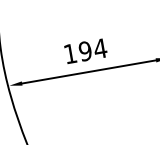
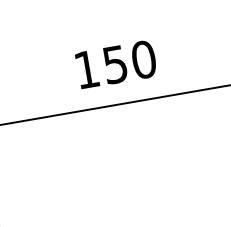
text: (92, 49) -> (128, 61), 194 -> 150

